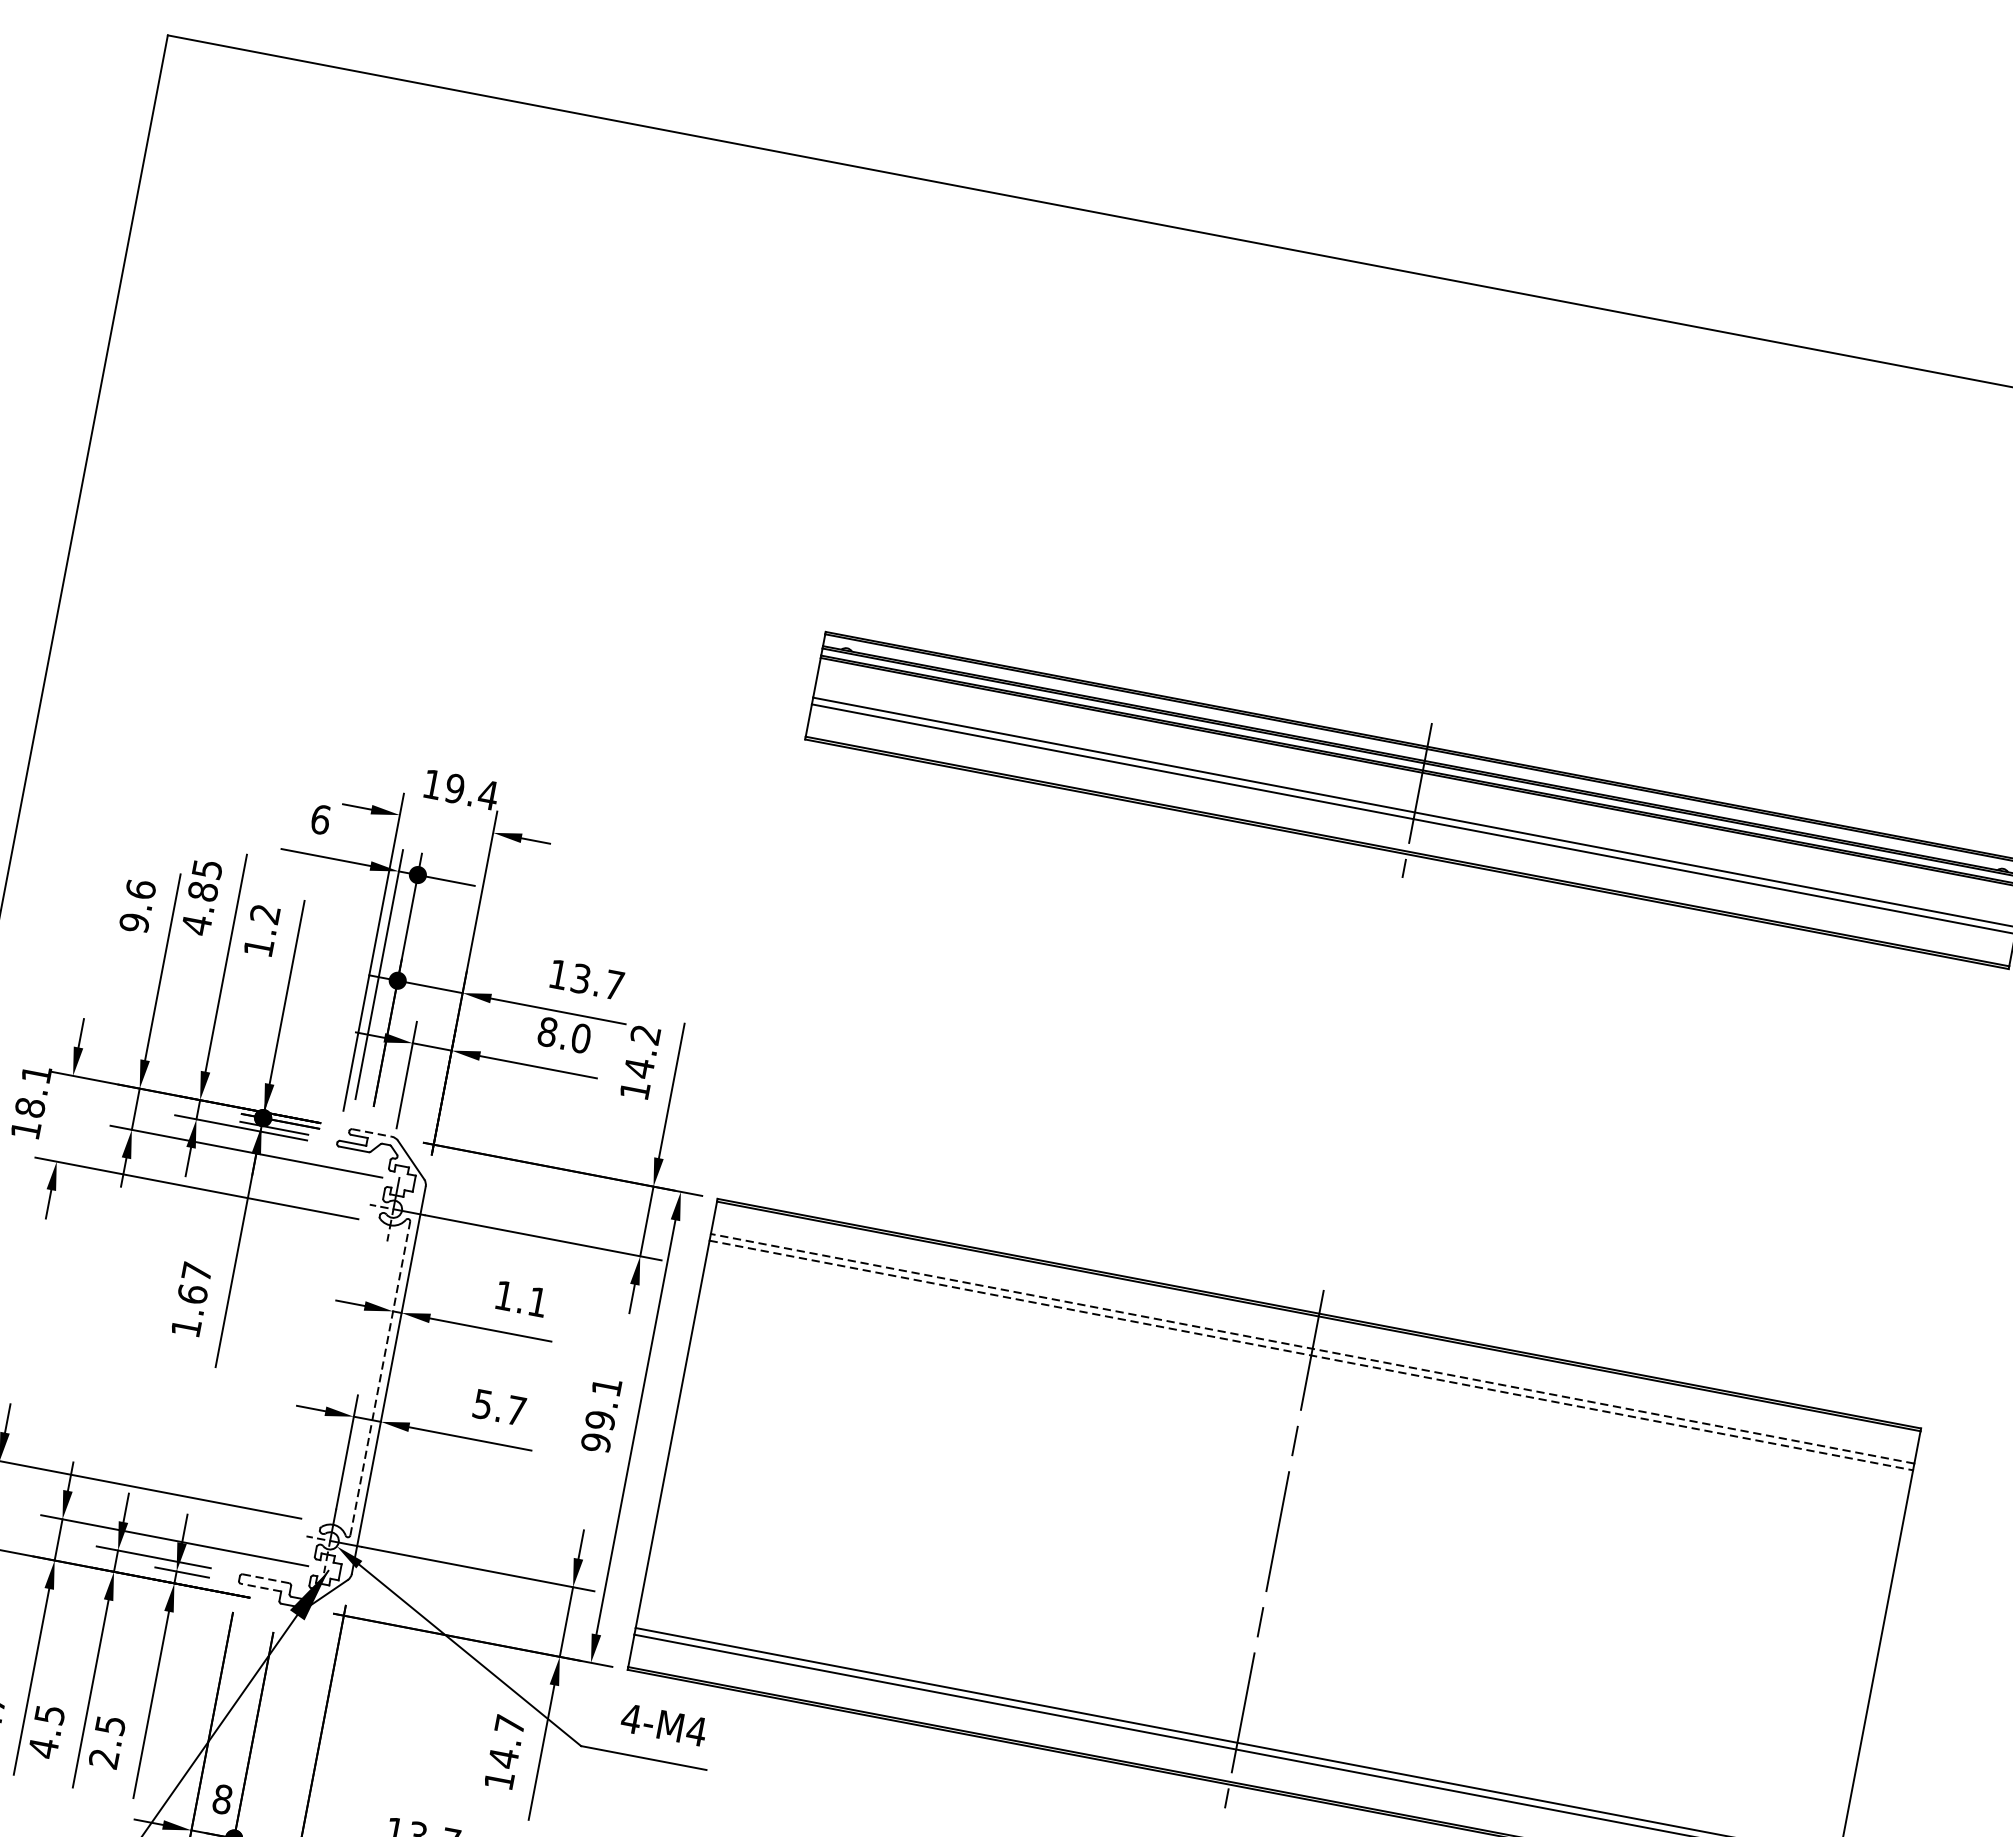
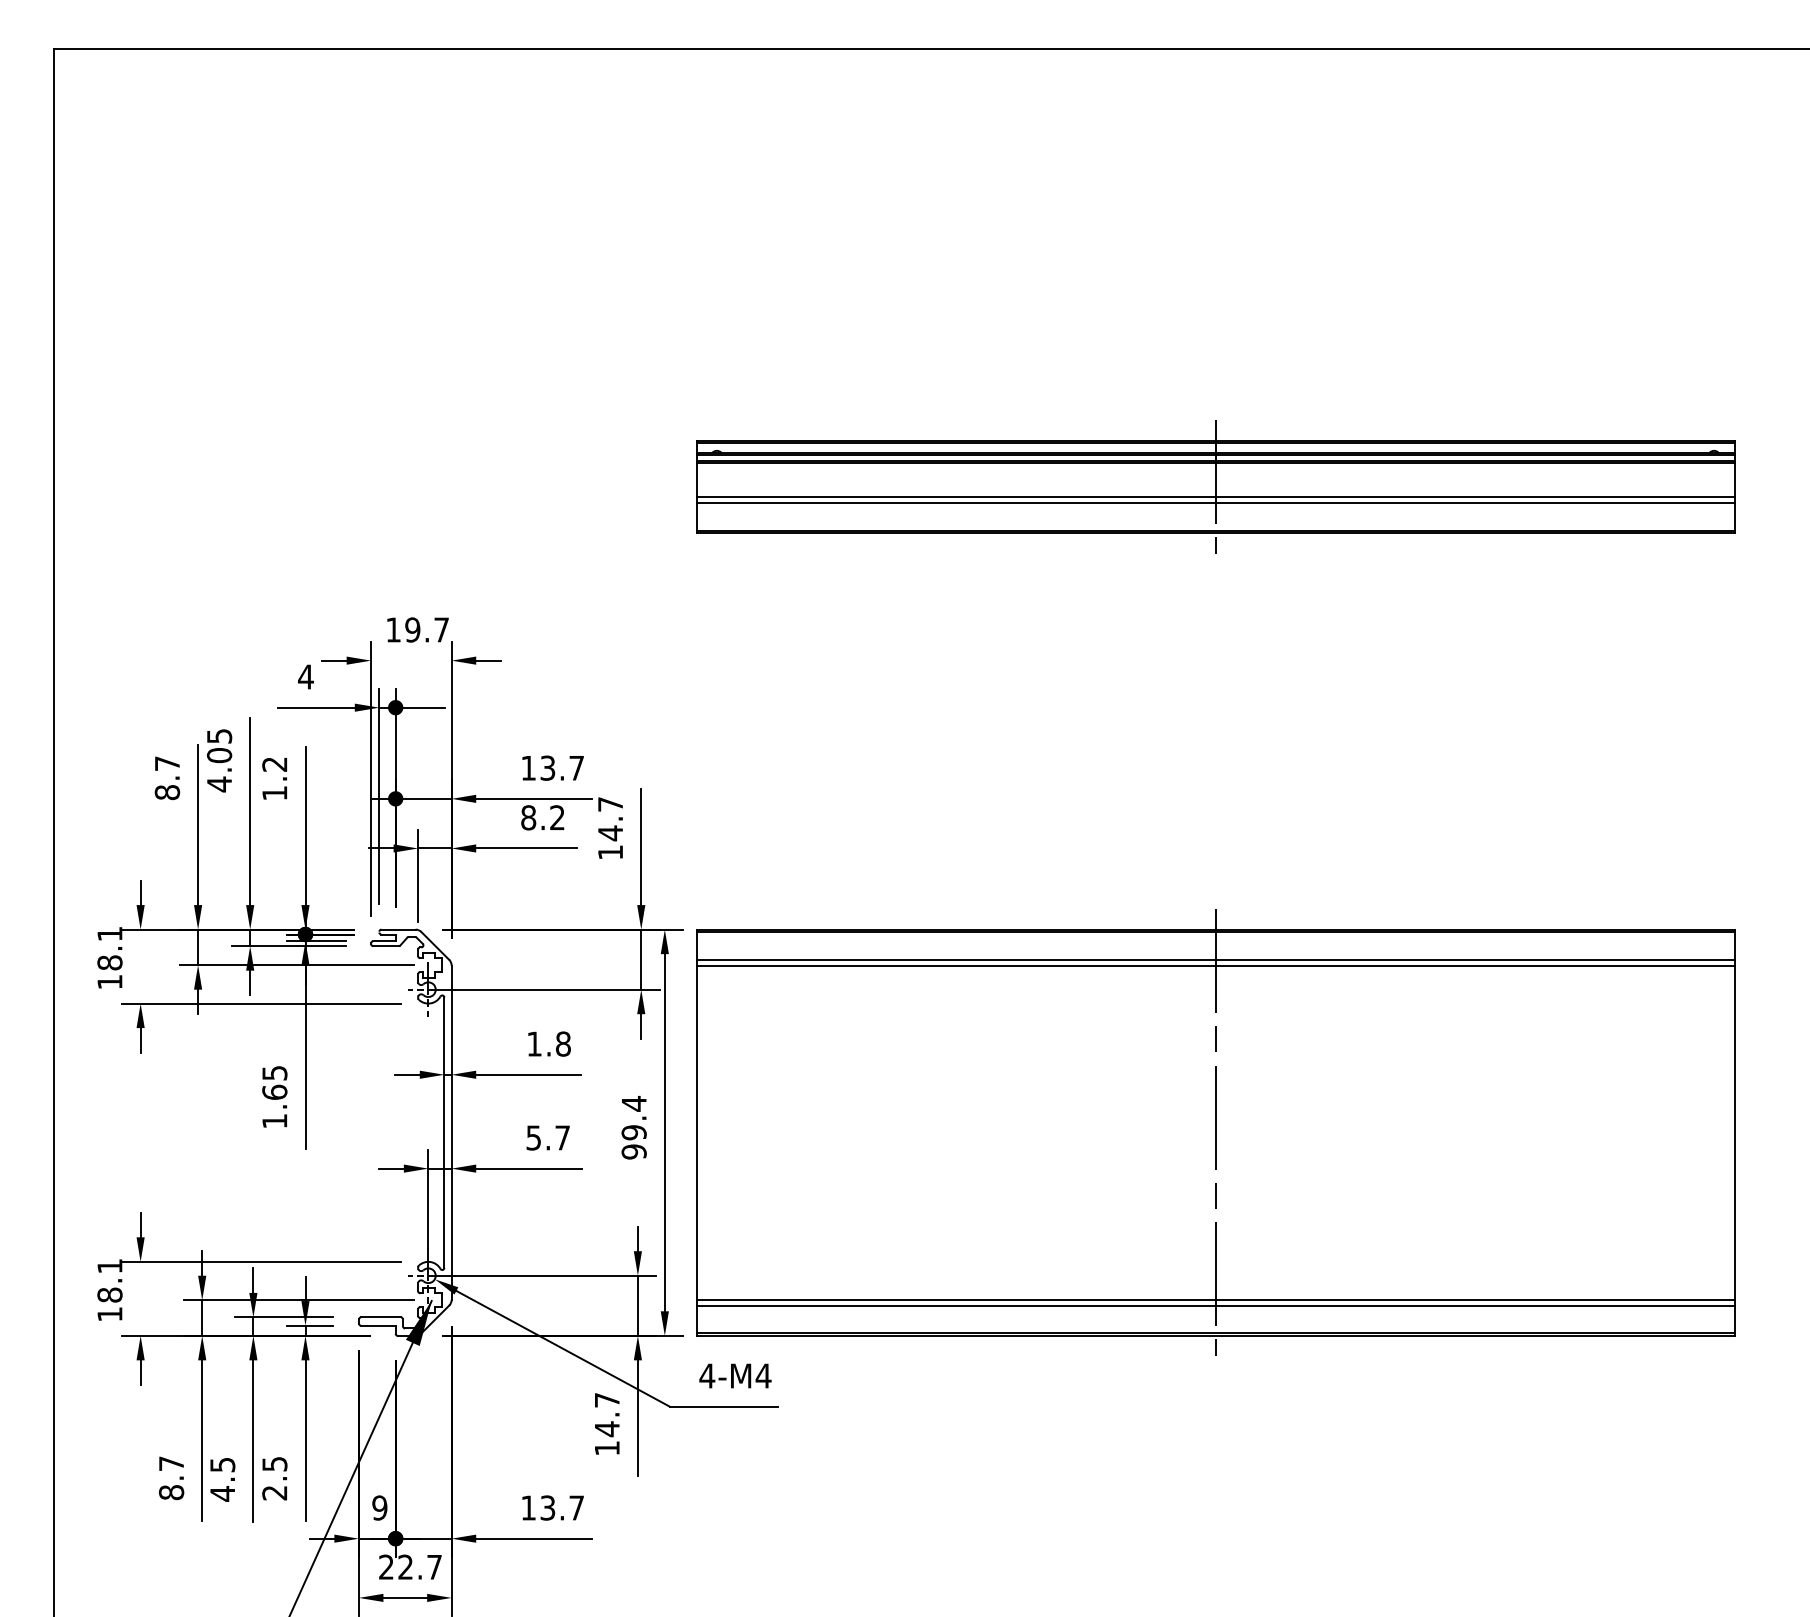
text: (488, 794) -> (441, 629), 19.4 -> 19.7
text: (320, 818) -> (305, 676), 6 -> 4
text: (203, 891) -> (219, 755), 4.85 -> 4.05
text: (137, 906) -> (167, 778), 9.6 -> 8.7
text: (645, 1034) -> (610, 804), 14.2 -> 14.7
text: (581, 1038) -> (557, 817), 8.0 -> 8.2
line: (372, 1132) -> (398, 929), dashed -> solid
text: (196, 1272) -> (274, 1073), 1.67 -> 1.65
text: (538, 1301) -> (563, 1043), 1.1 -> 1.8
line: (1312, 1348) -> (1215, 959), dashed -> solid
line: (1312, 1355) -> (1216, 965), dashed -> solid
line: (380, 1378) -> (444, 1132), dashed -> solid
text: (607, 1386) -> (634, 1103), 99.1 -> 99.4
line: (266, 1578) -> (381, 1317), dashed -> solid
line: (260, 1587) -> (377, 1325), dashed -> solid
text: (222, 1798) -> (379, 1507), 8 -> 9

